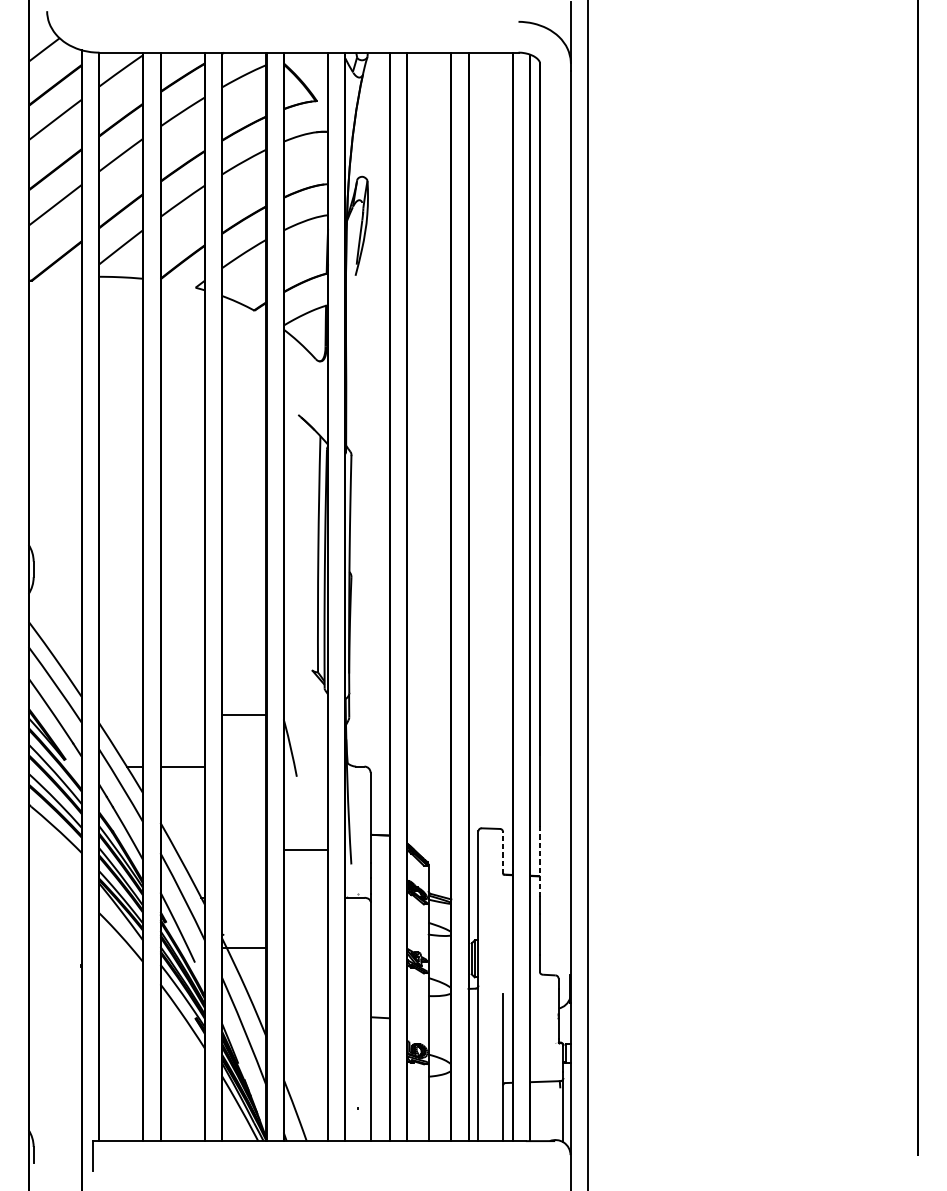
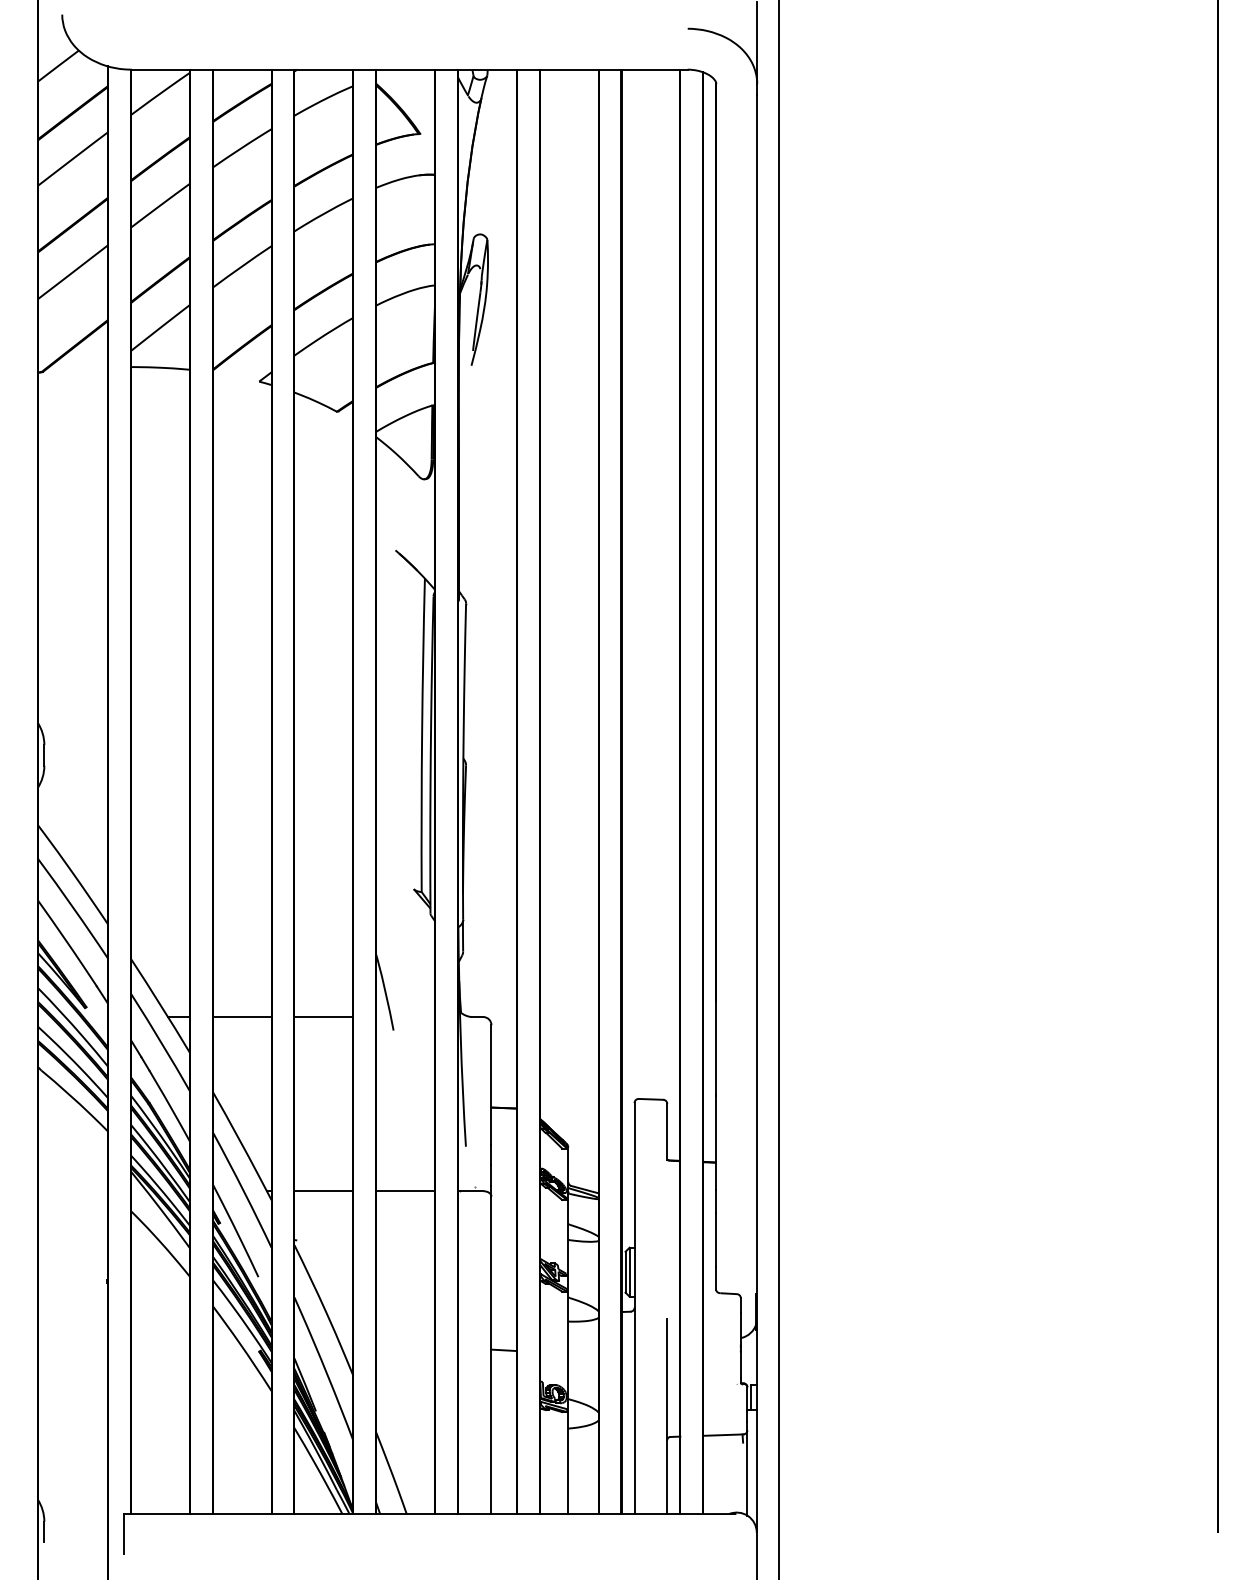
line: (244, 714) -> (323, 1017), moved
line: (305, 849) -> (405, 1191), moved
line: (503, 852) -> (667, 1131), dashed -> solid
line: (540, 861) -> (716, 1143), dashed -> solid
line: (244, 947) -> (323, 1191), moved

